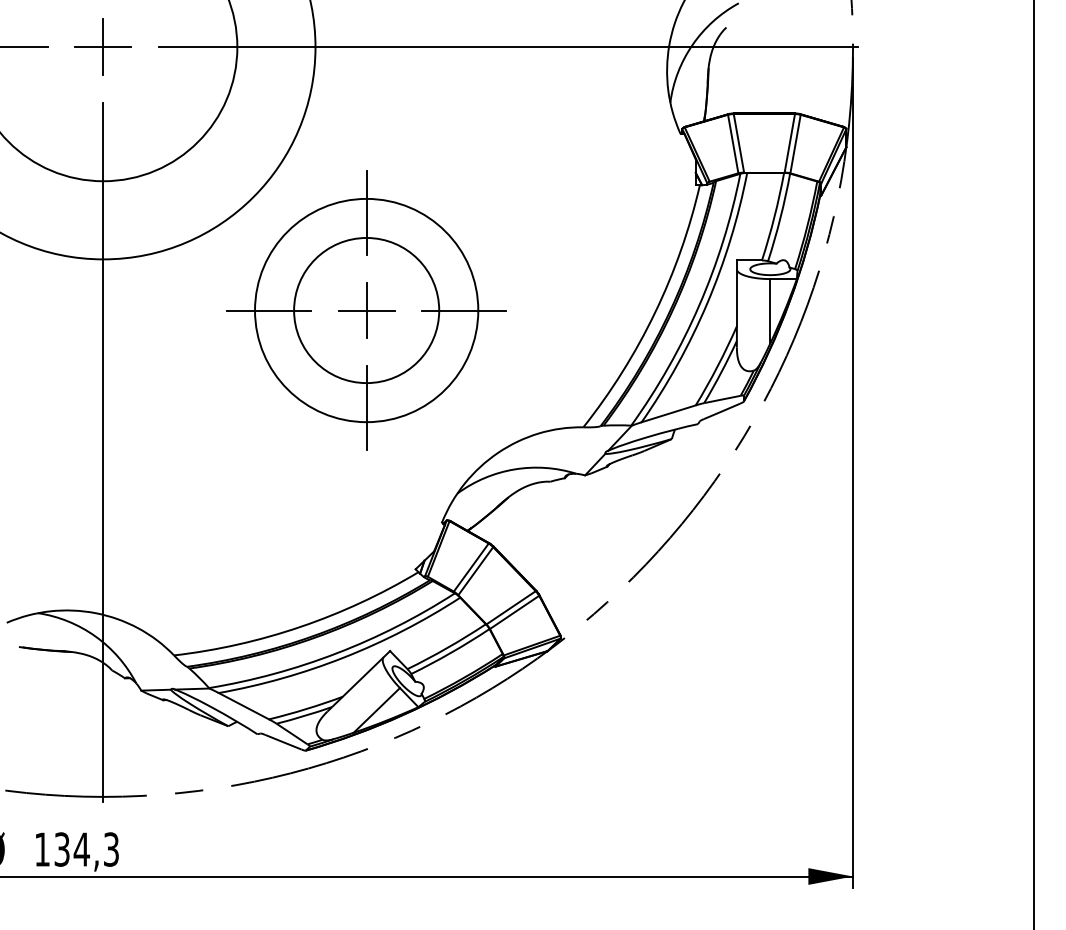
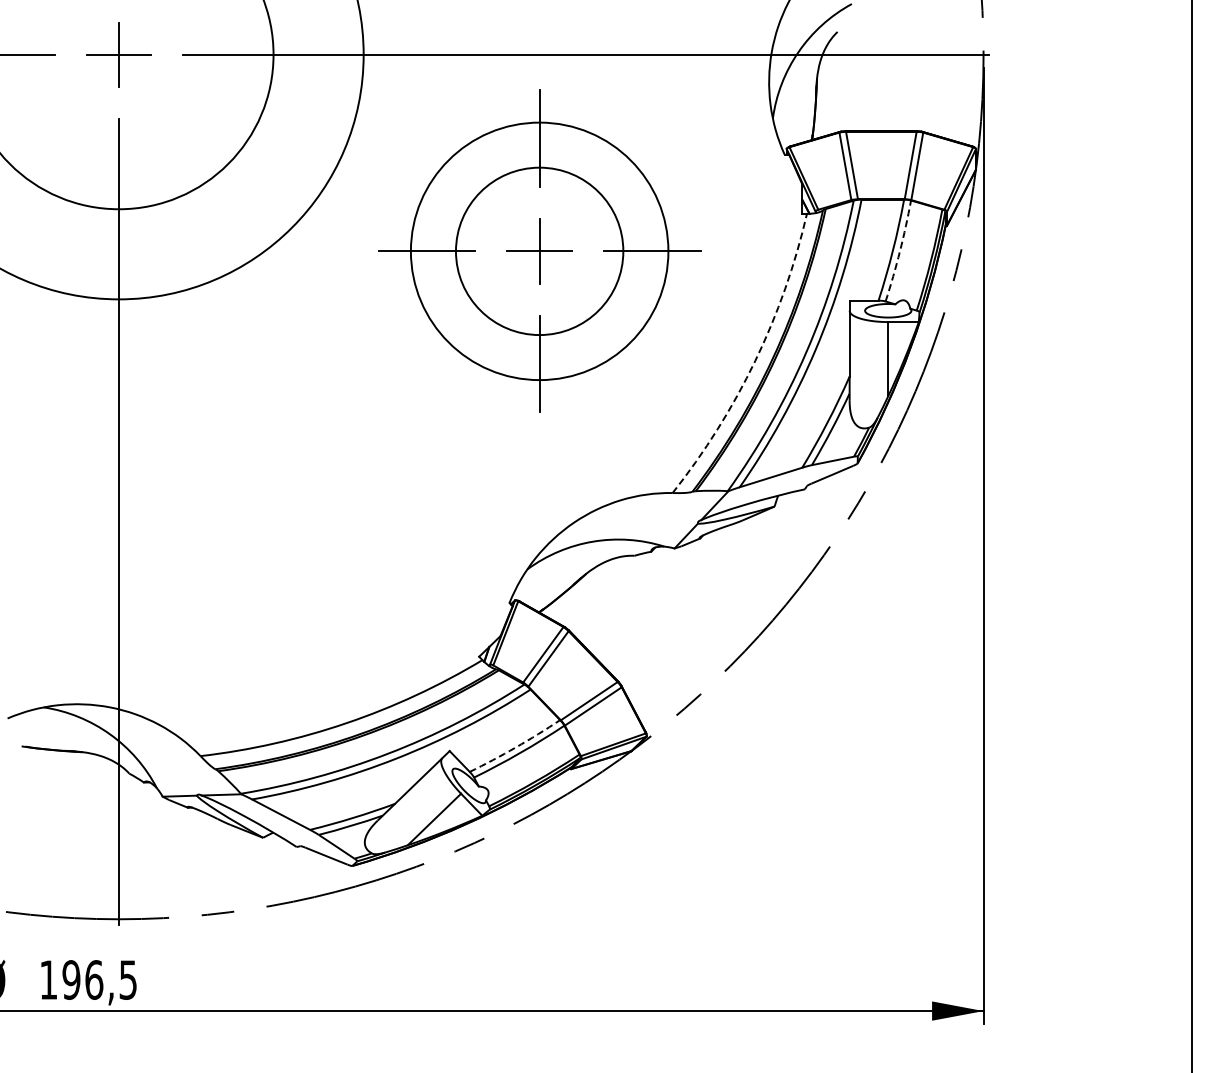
arc: (780, 217) -> (899, 251), solid -> dashed
part: (366, 309) -> (539, 250), moved
arc: (655, 312) -> (755, 360), solid -> dashed
arc: (447, 647) -> (515, 747), solid -> dashed
text: (86, 849) -> (99, 979), 134,3 -> 196,5

